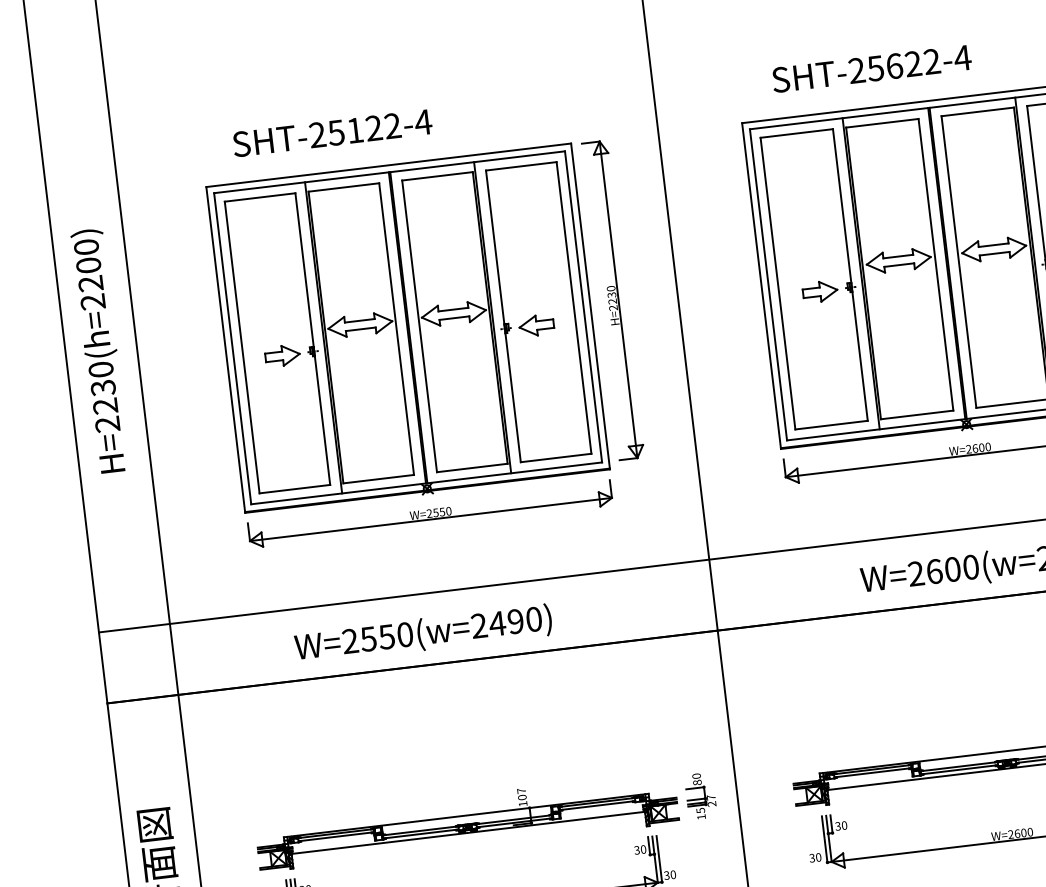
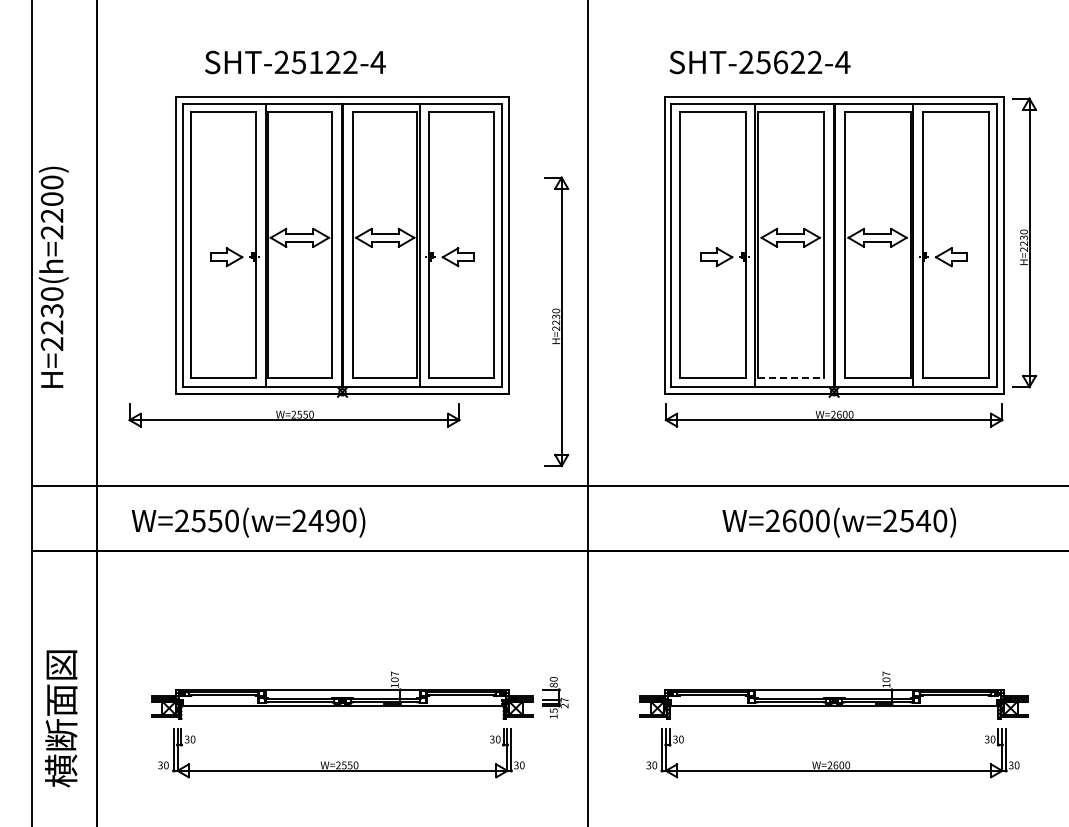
text: (871, 69) -> (759, 62), moved
part: (612, 300) -> (556, 321), moved
text: (100, 350) -> (53, 276), moved
line: (916, 415) -> (790, 378), solid -> dashed
part: (430, 514) -> (294, 415), moved
text: (423, 634) -> (248, 522), moved

